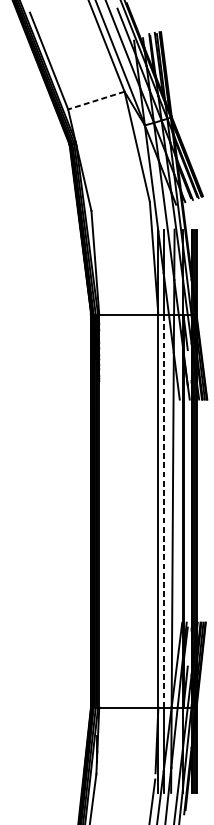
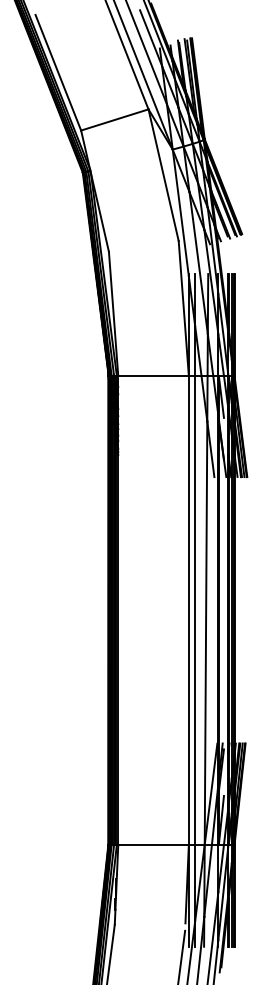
line: (96, 101) -> (114, 120), dashed -> solid
line: (163, 511) -> (195, 610), dashed -> solid

